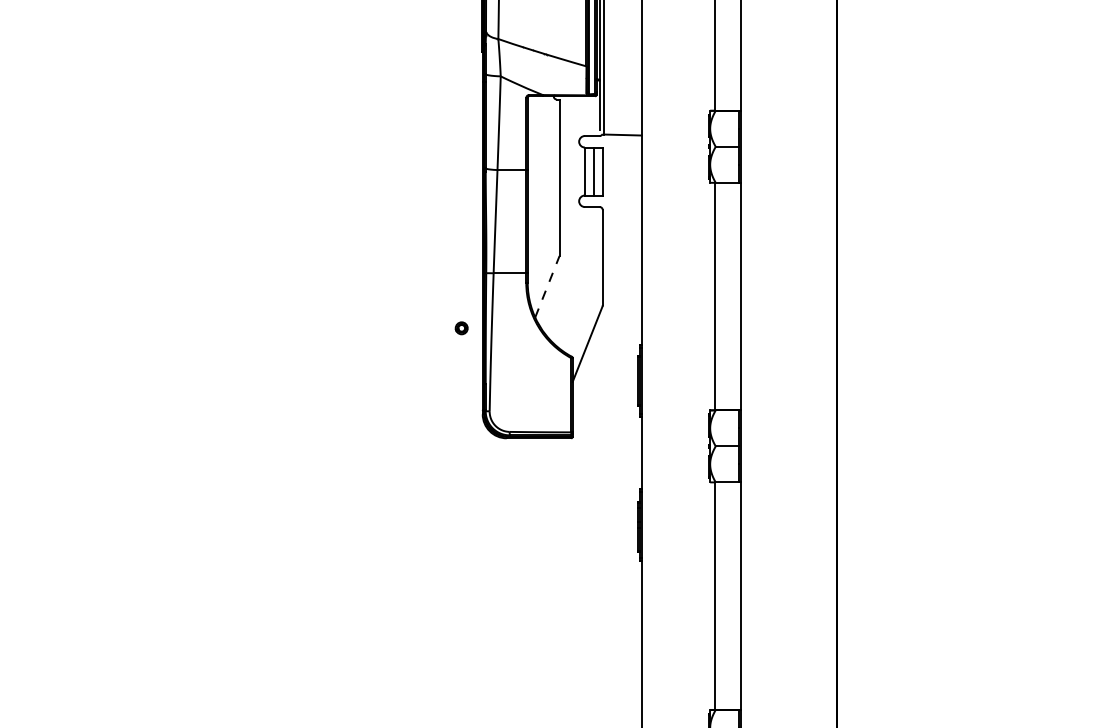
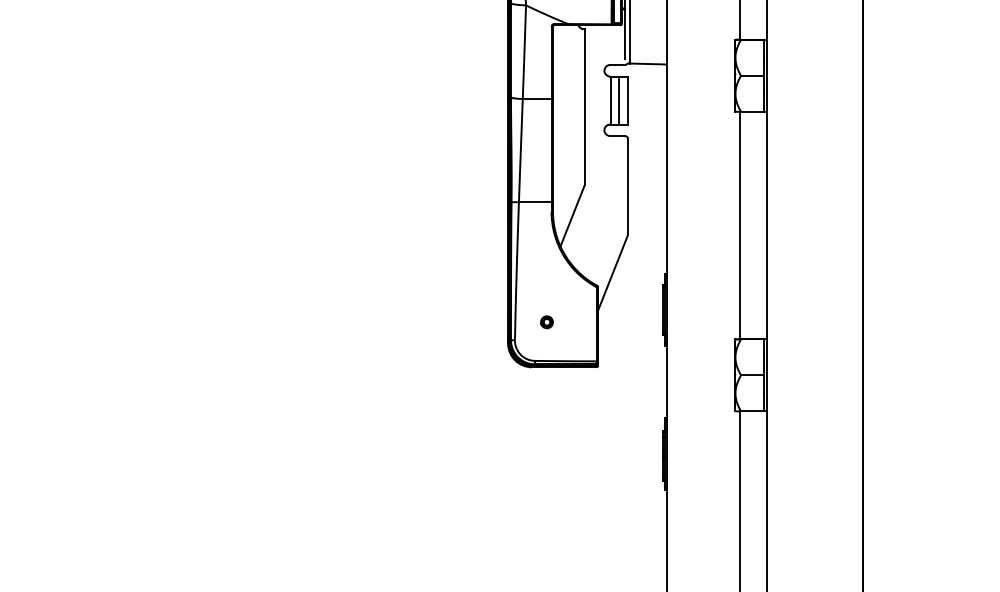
line: (547, 286) -> (572, 215), dashed -> solid
part: (461, 328) -> (546, 322), moved

